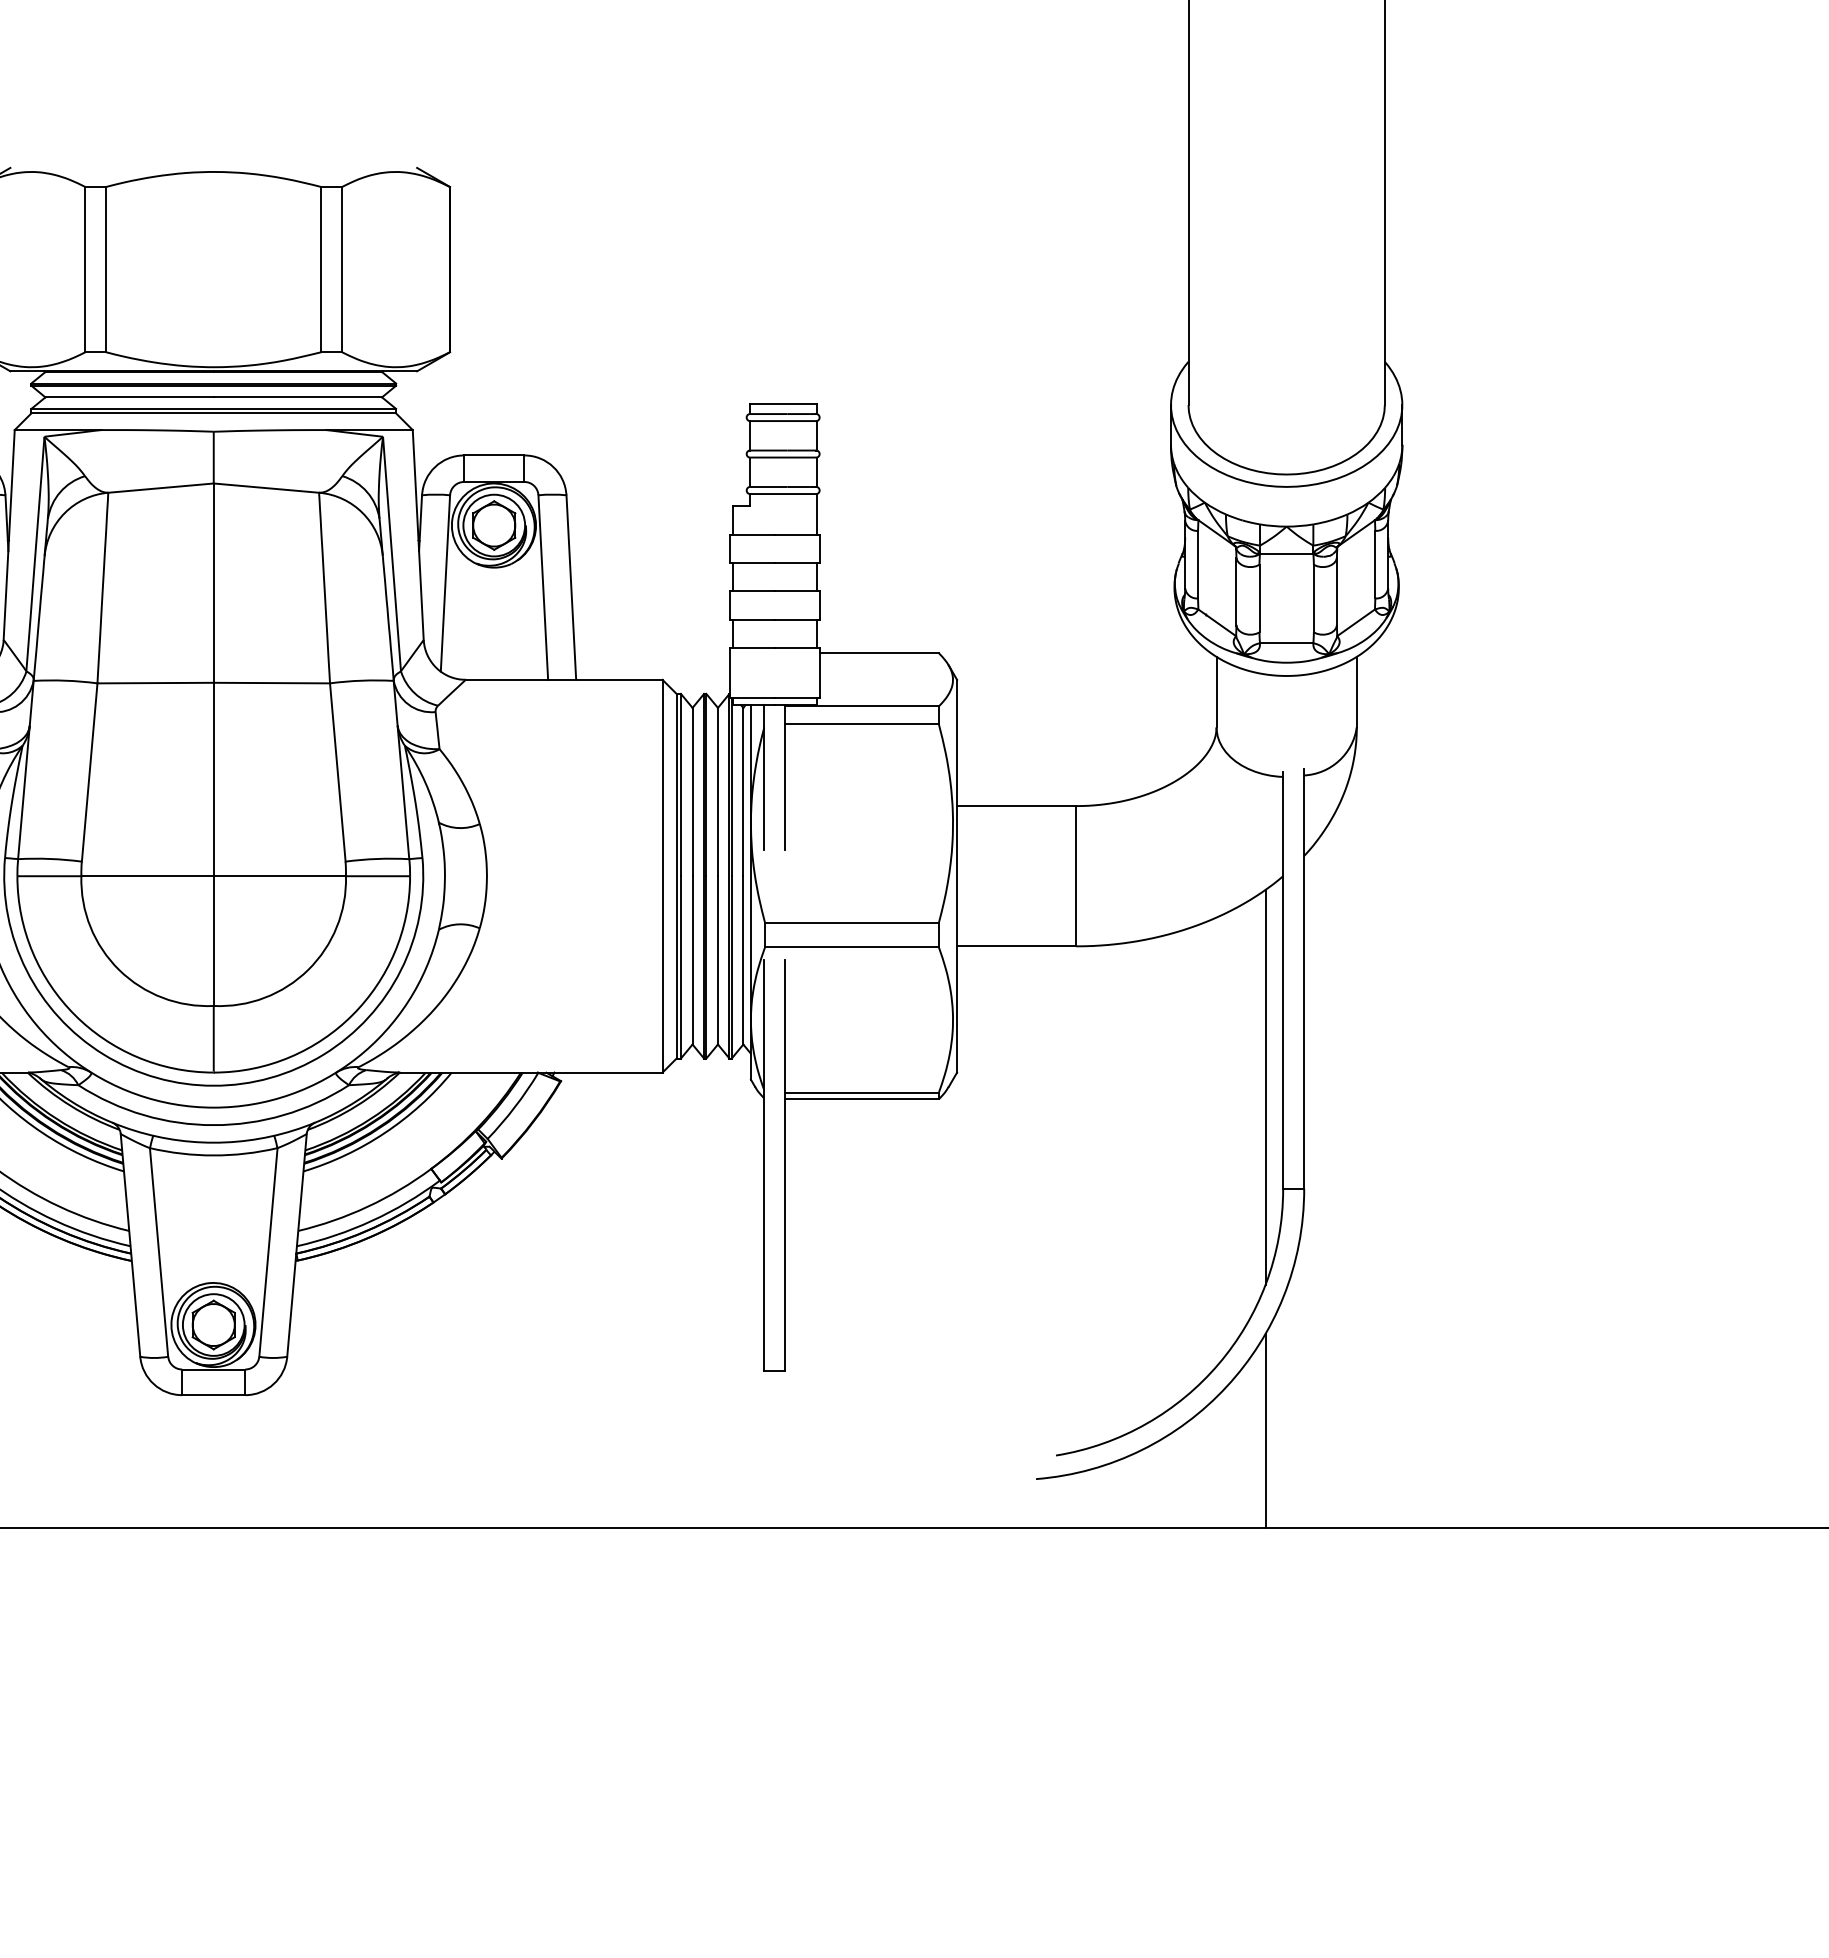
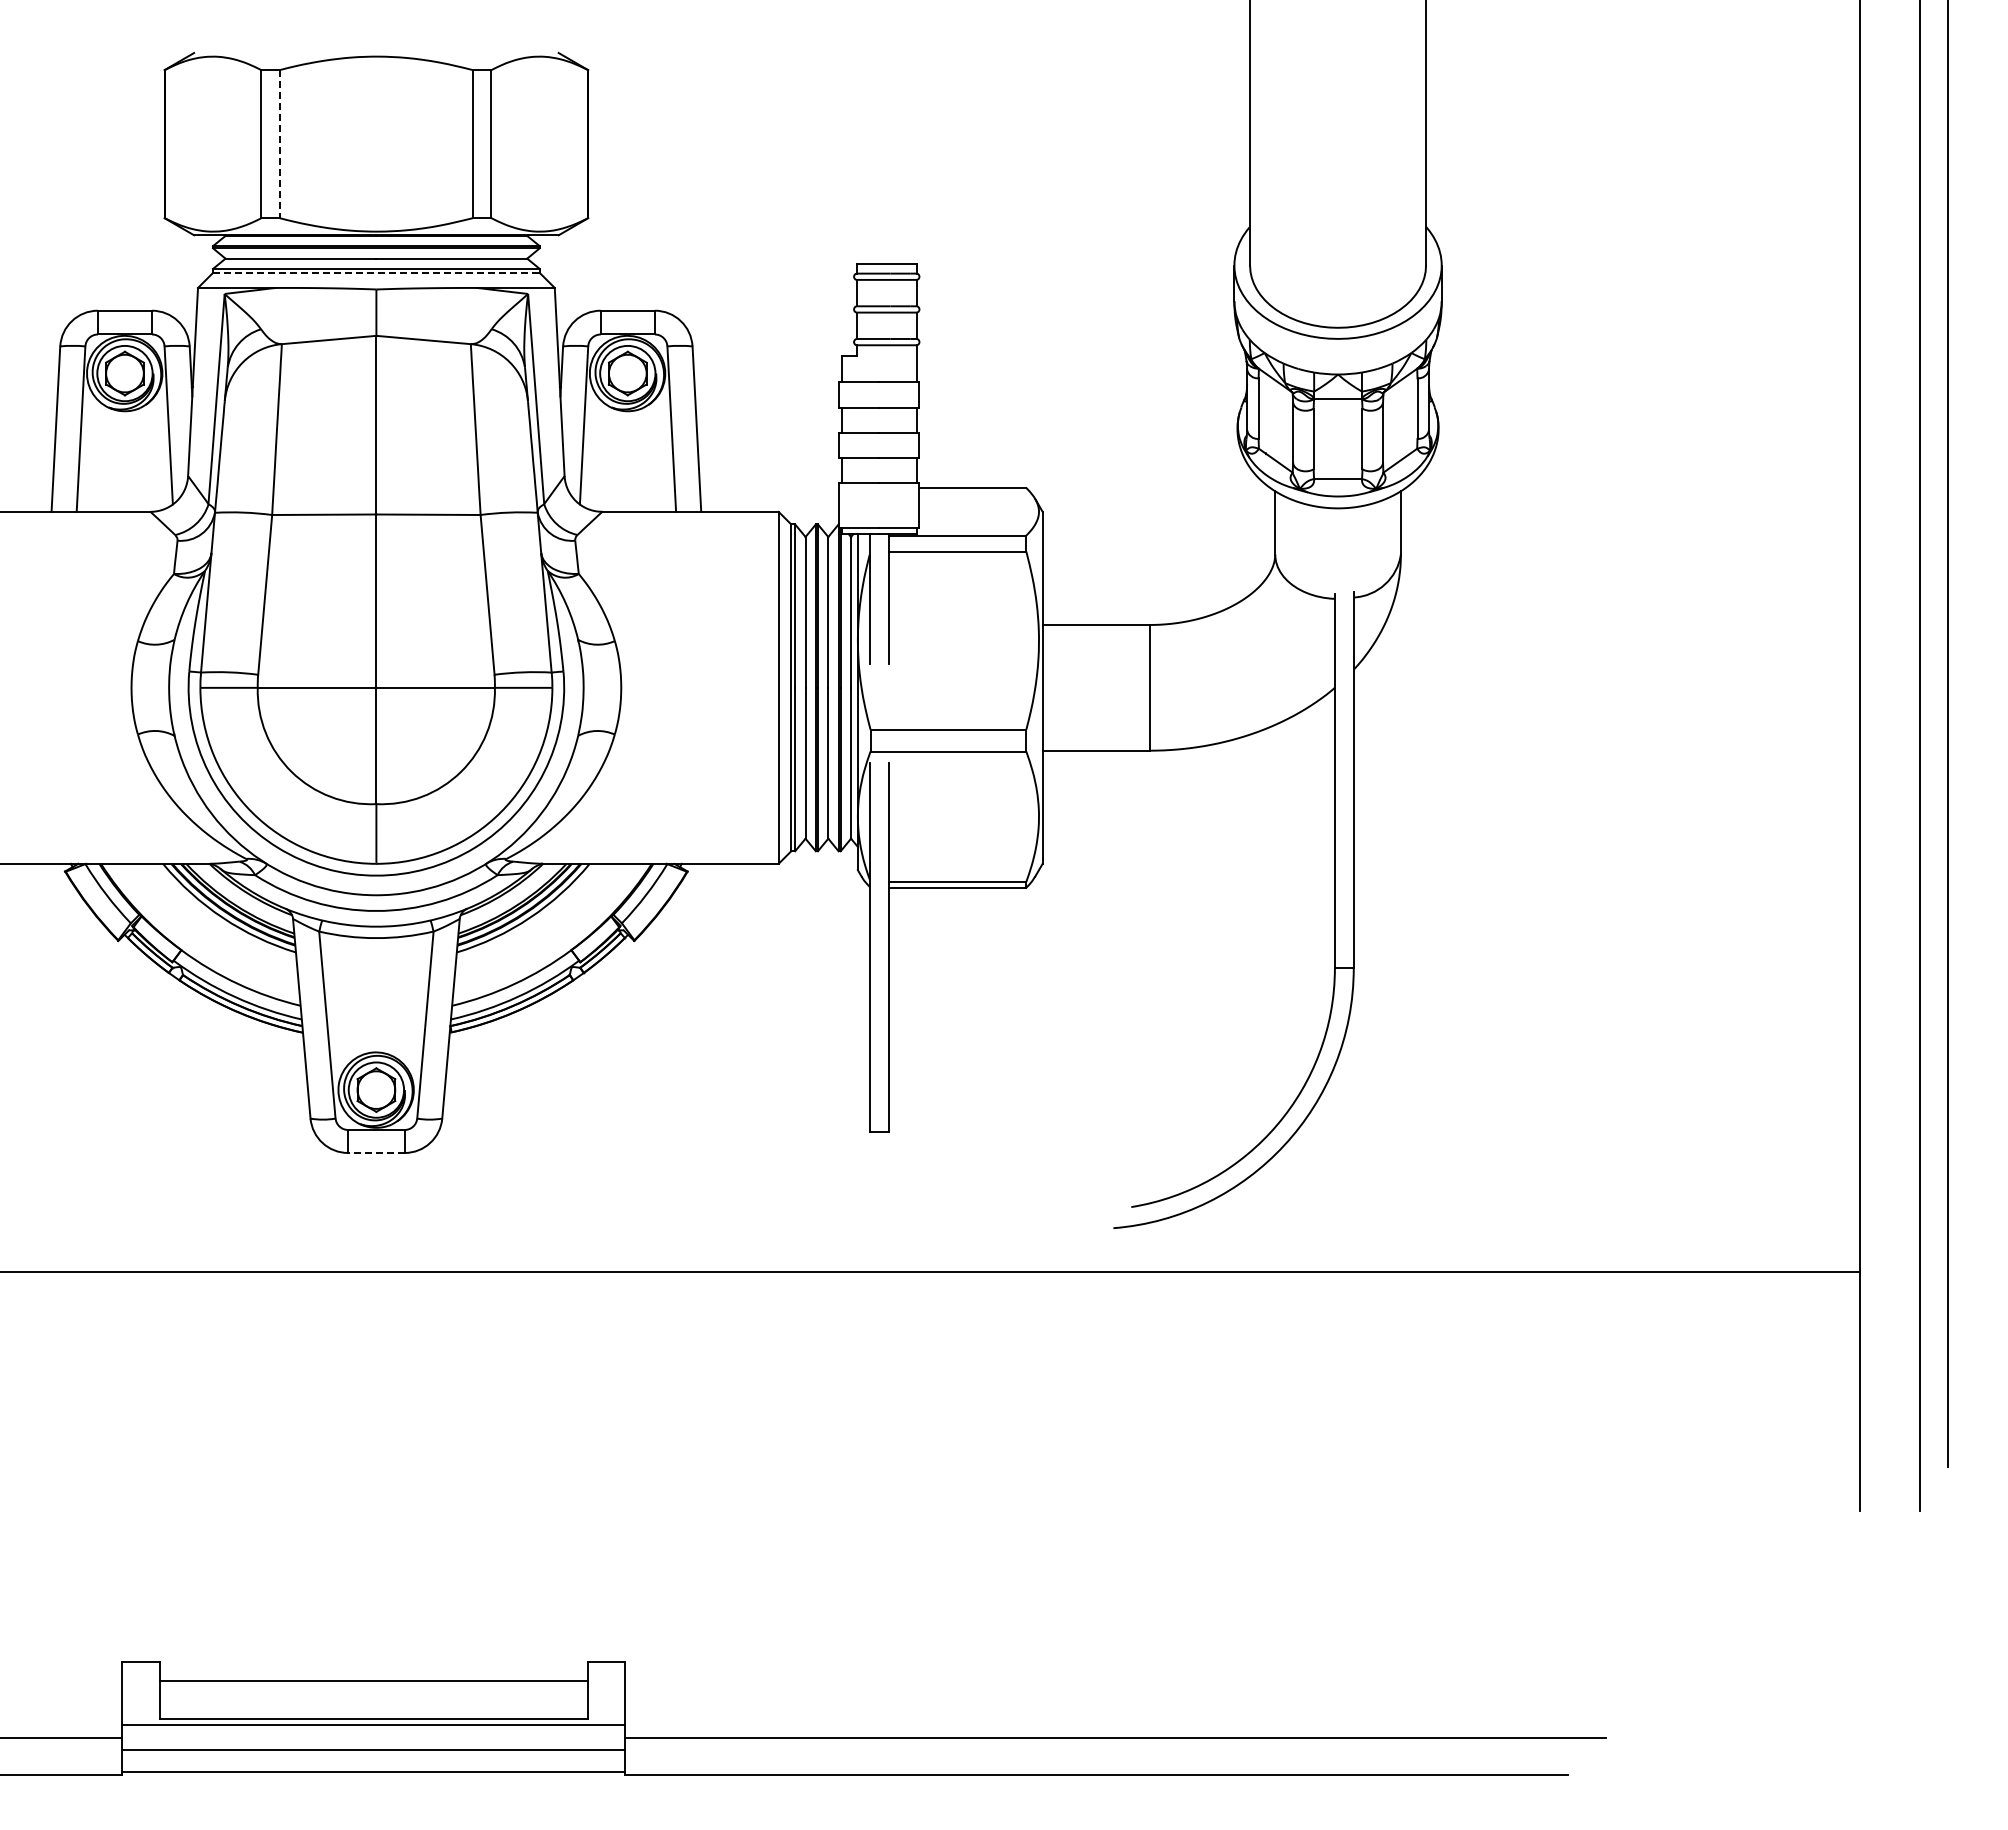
line: (105, 270) -> (279, 144), solid -> dashed
line: (213, 413) -> (376, 273), solid -> dashed
line: (1265, 1086) -> (1319, 876), removed
line: (212, 1394) -> (375, 1152), solid -> dashed
line: (1265, 1430) -> (1319, 1184), removed

